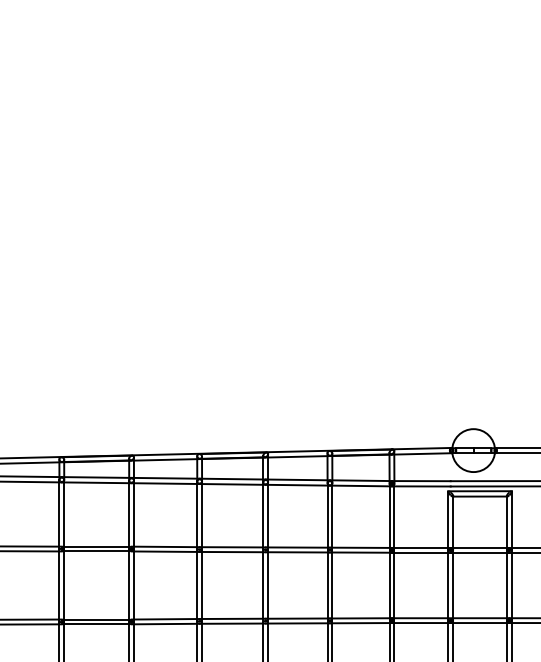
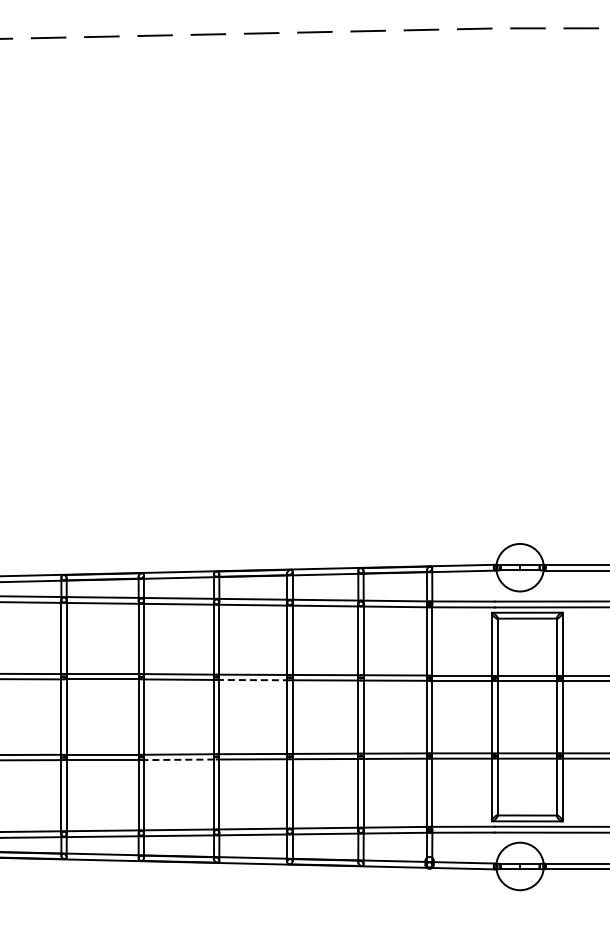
line: (232, 552) -> (253, 680), solid -> dashed
line: (166, 623) -> (179, 759), solid -> dashed

